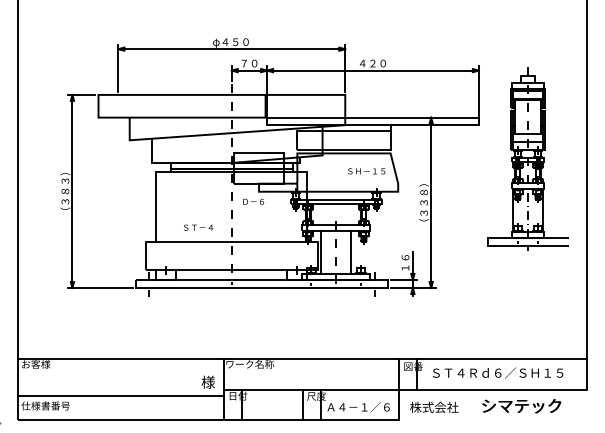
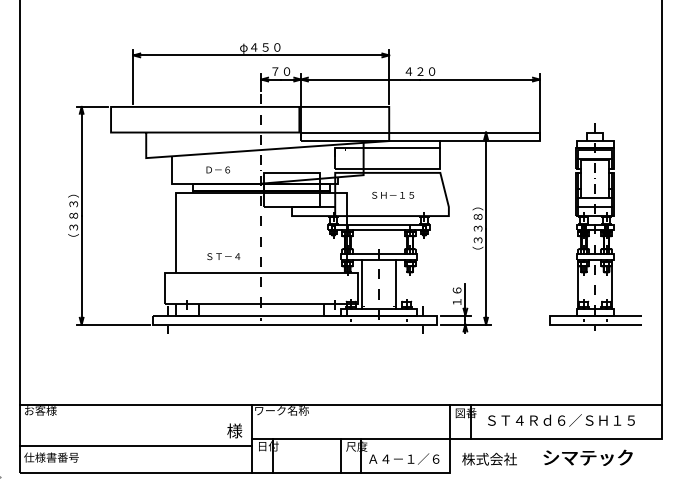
part: (527, 158) -> (594, 225), moved
text: (366, 171) -> (392, 195), moved
text: (253, 201) -> (218, 169), moved

